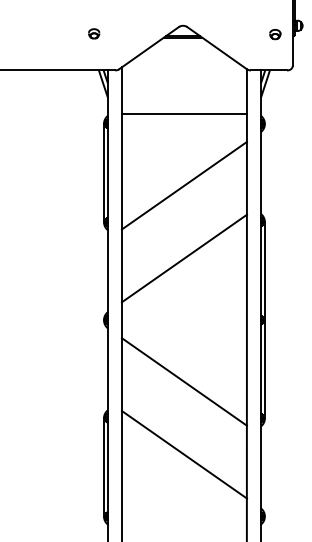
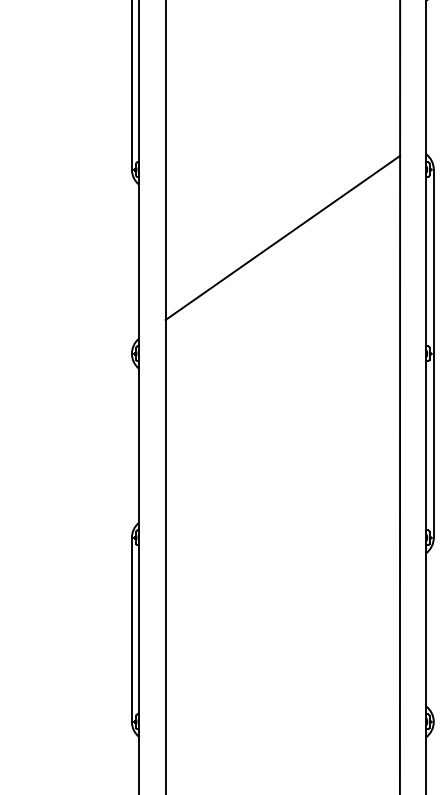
line: (183, 185) -> (281, 100), removed
line: (183, 381) -> (281, 468), removed
line: (183, 454) -> (281, 605), removed

